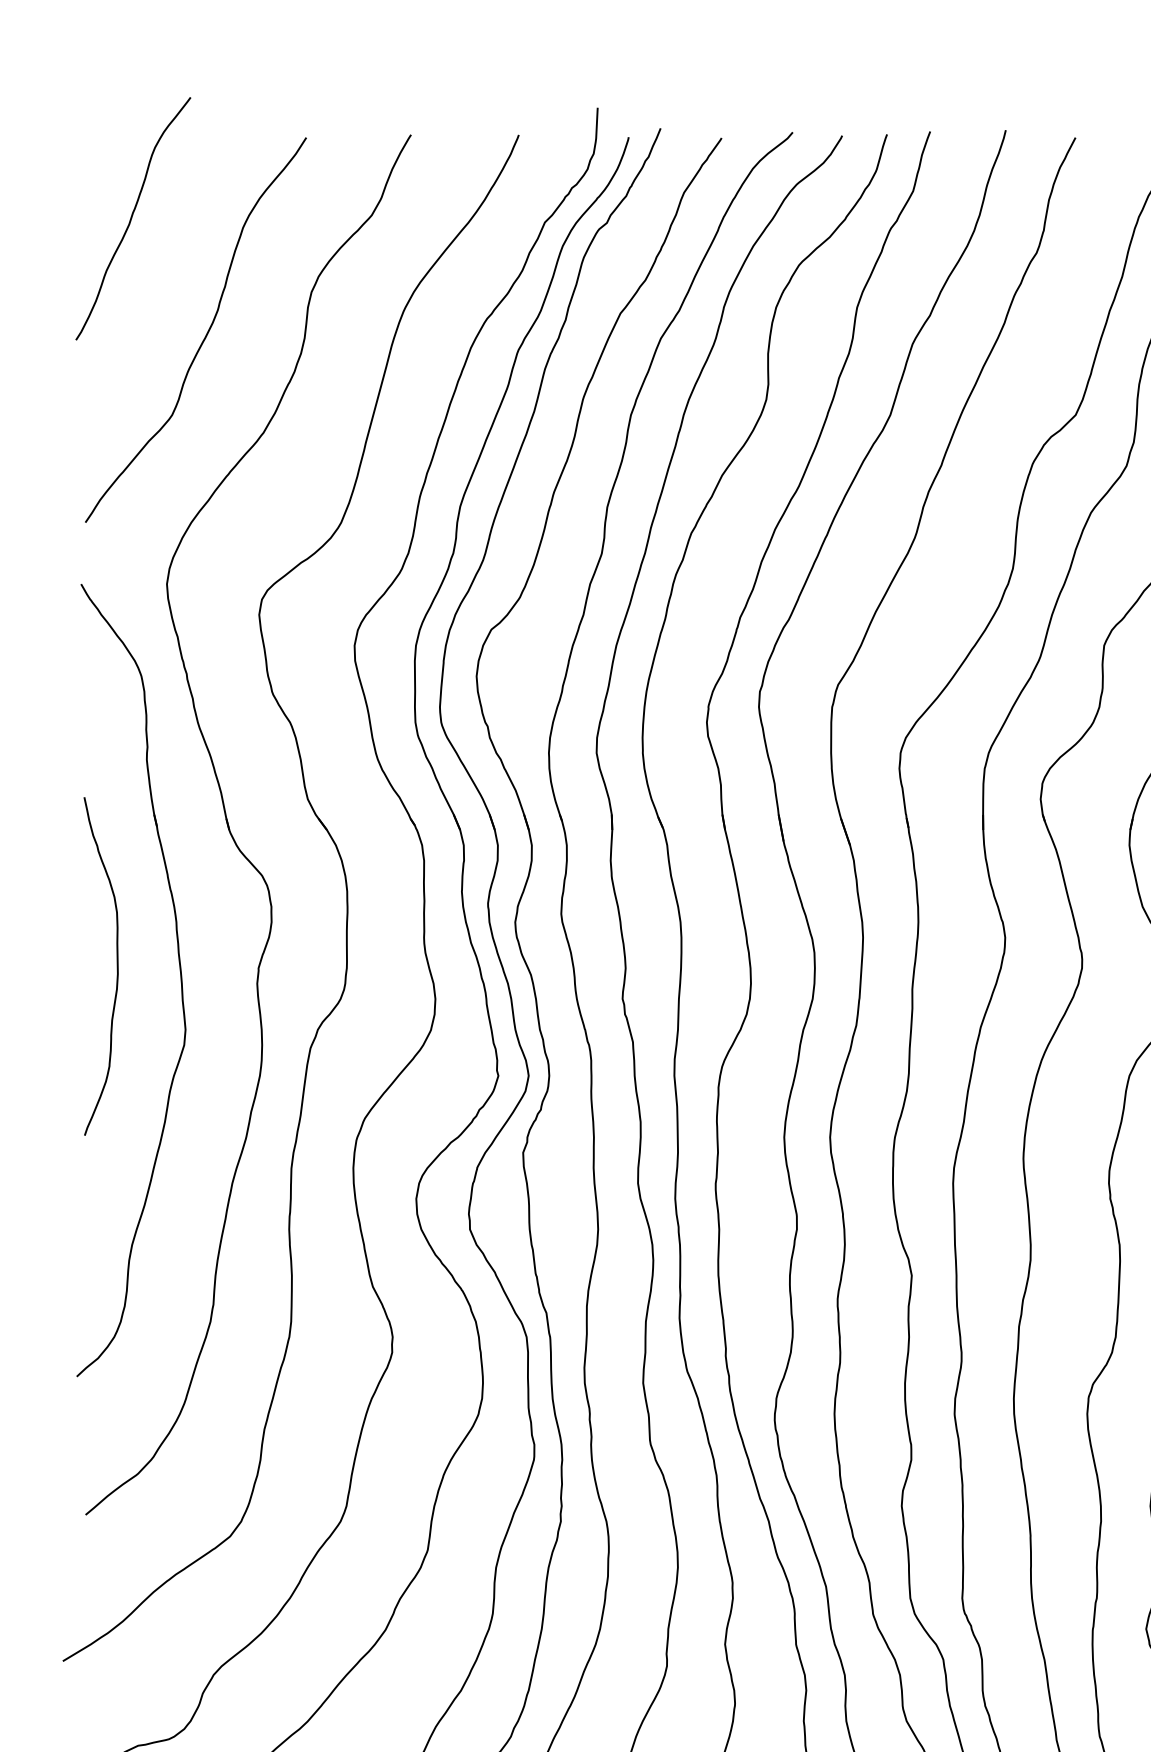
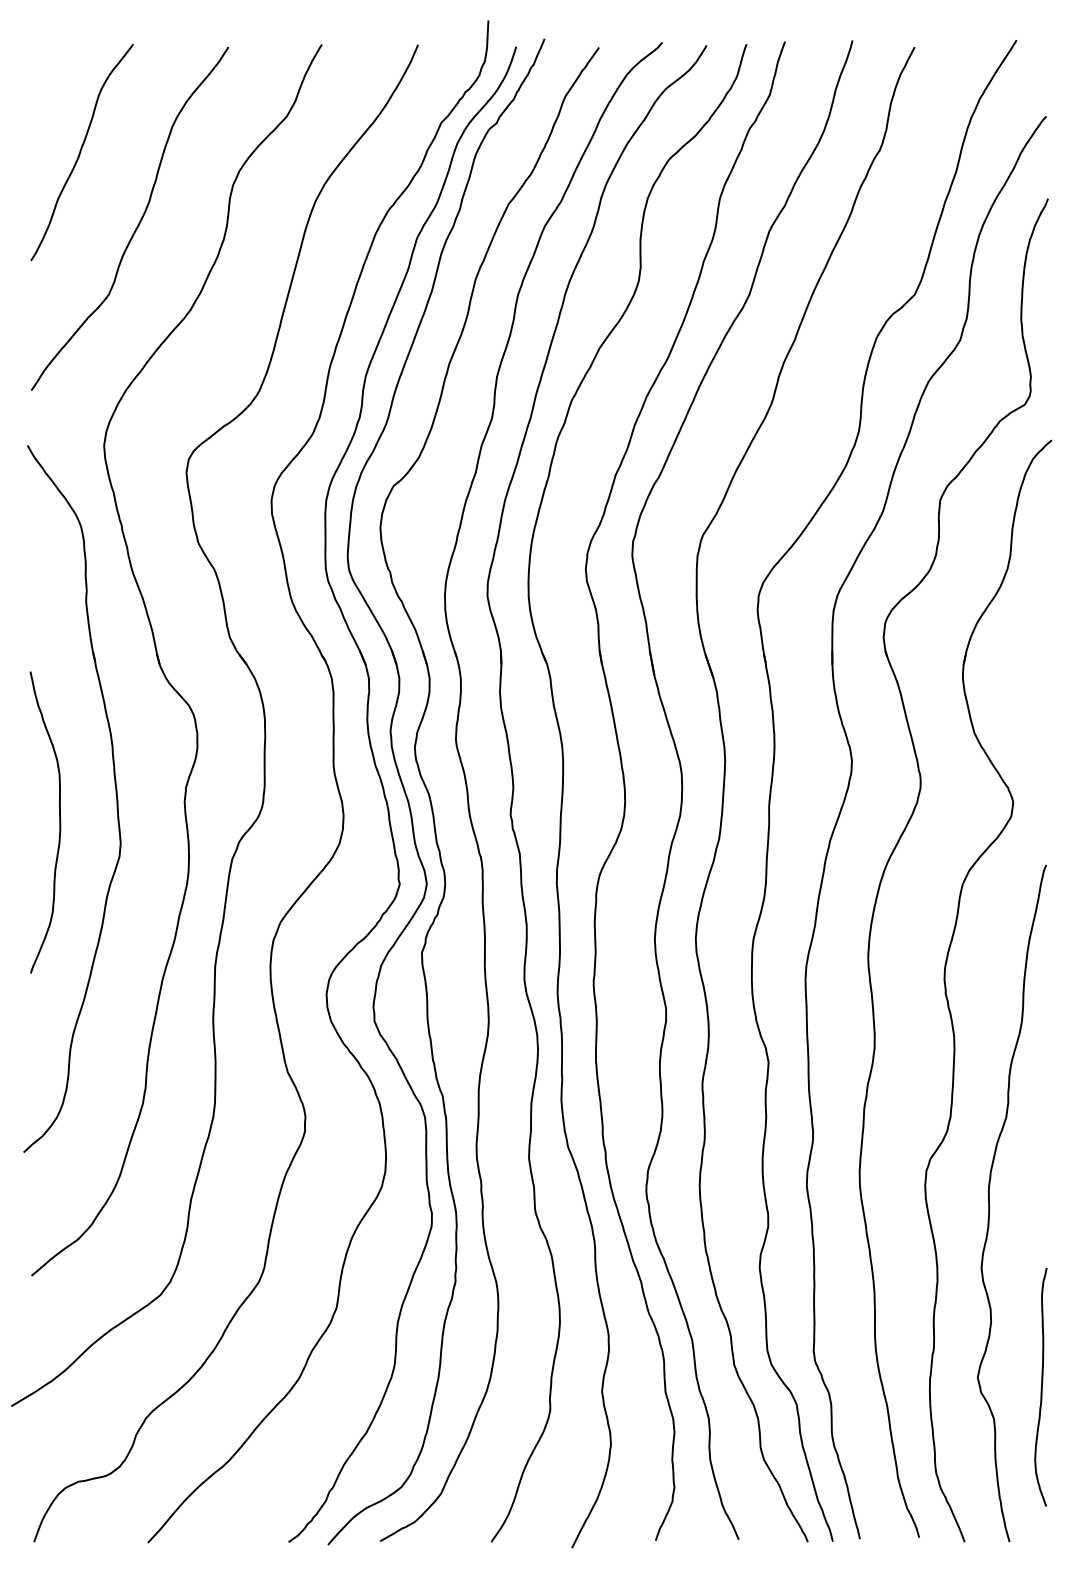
curve: (132, 218) -> (81, 152), moved
curve: (116, 966) -> (59, 822), moved

